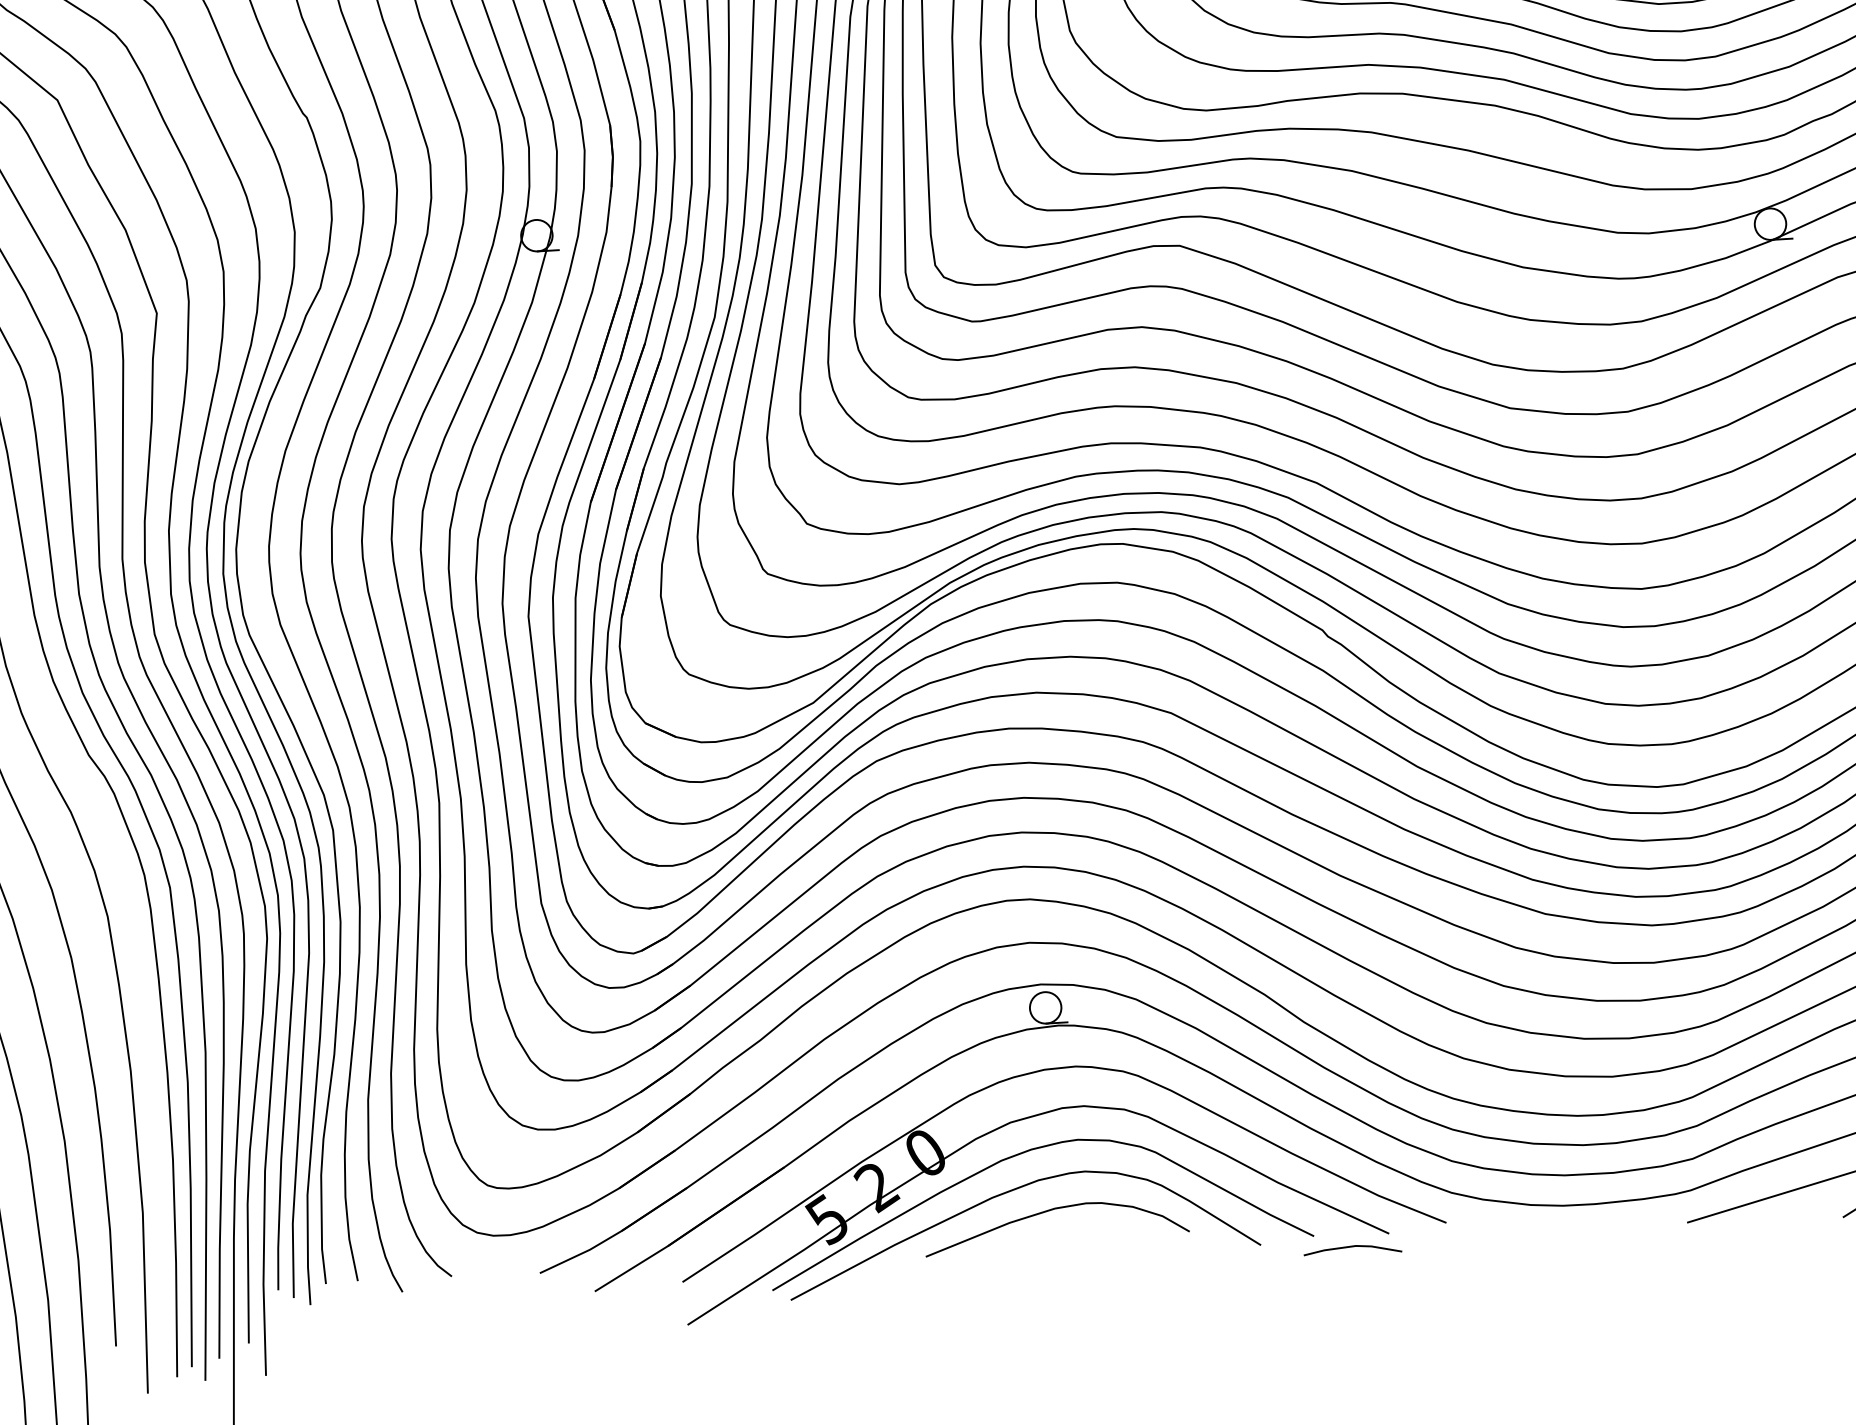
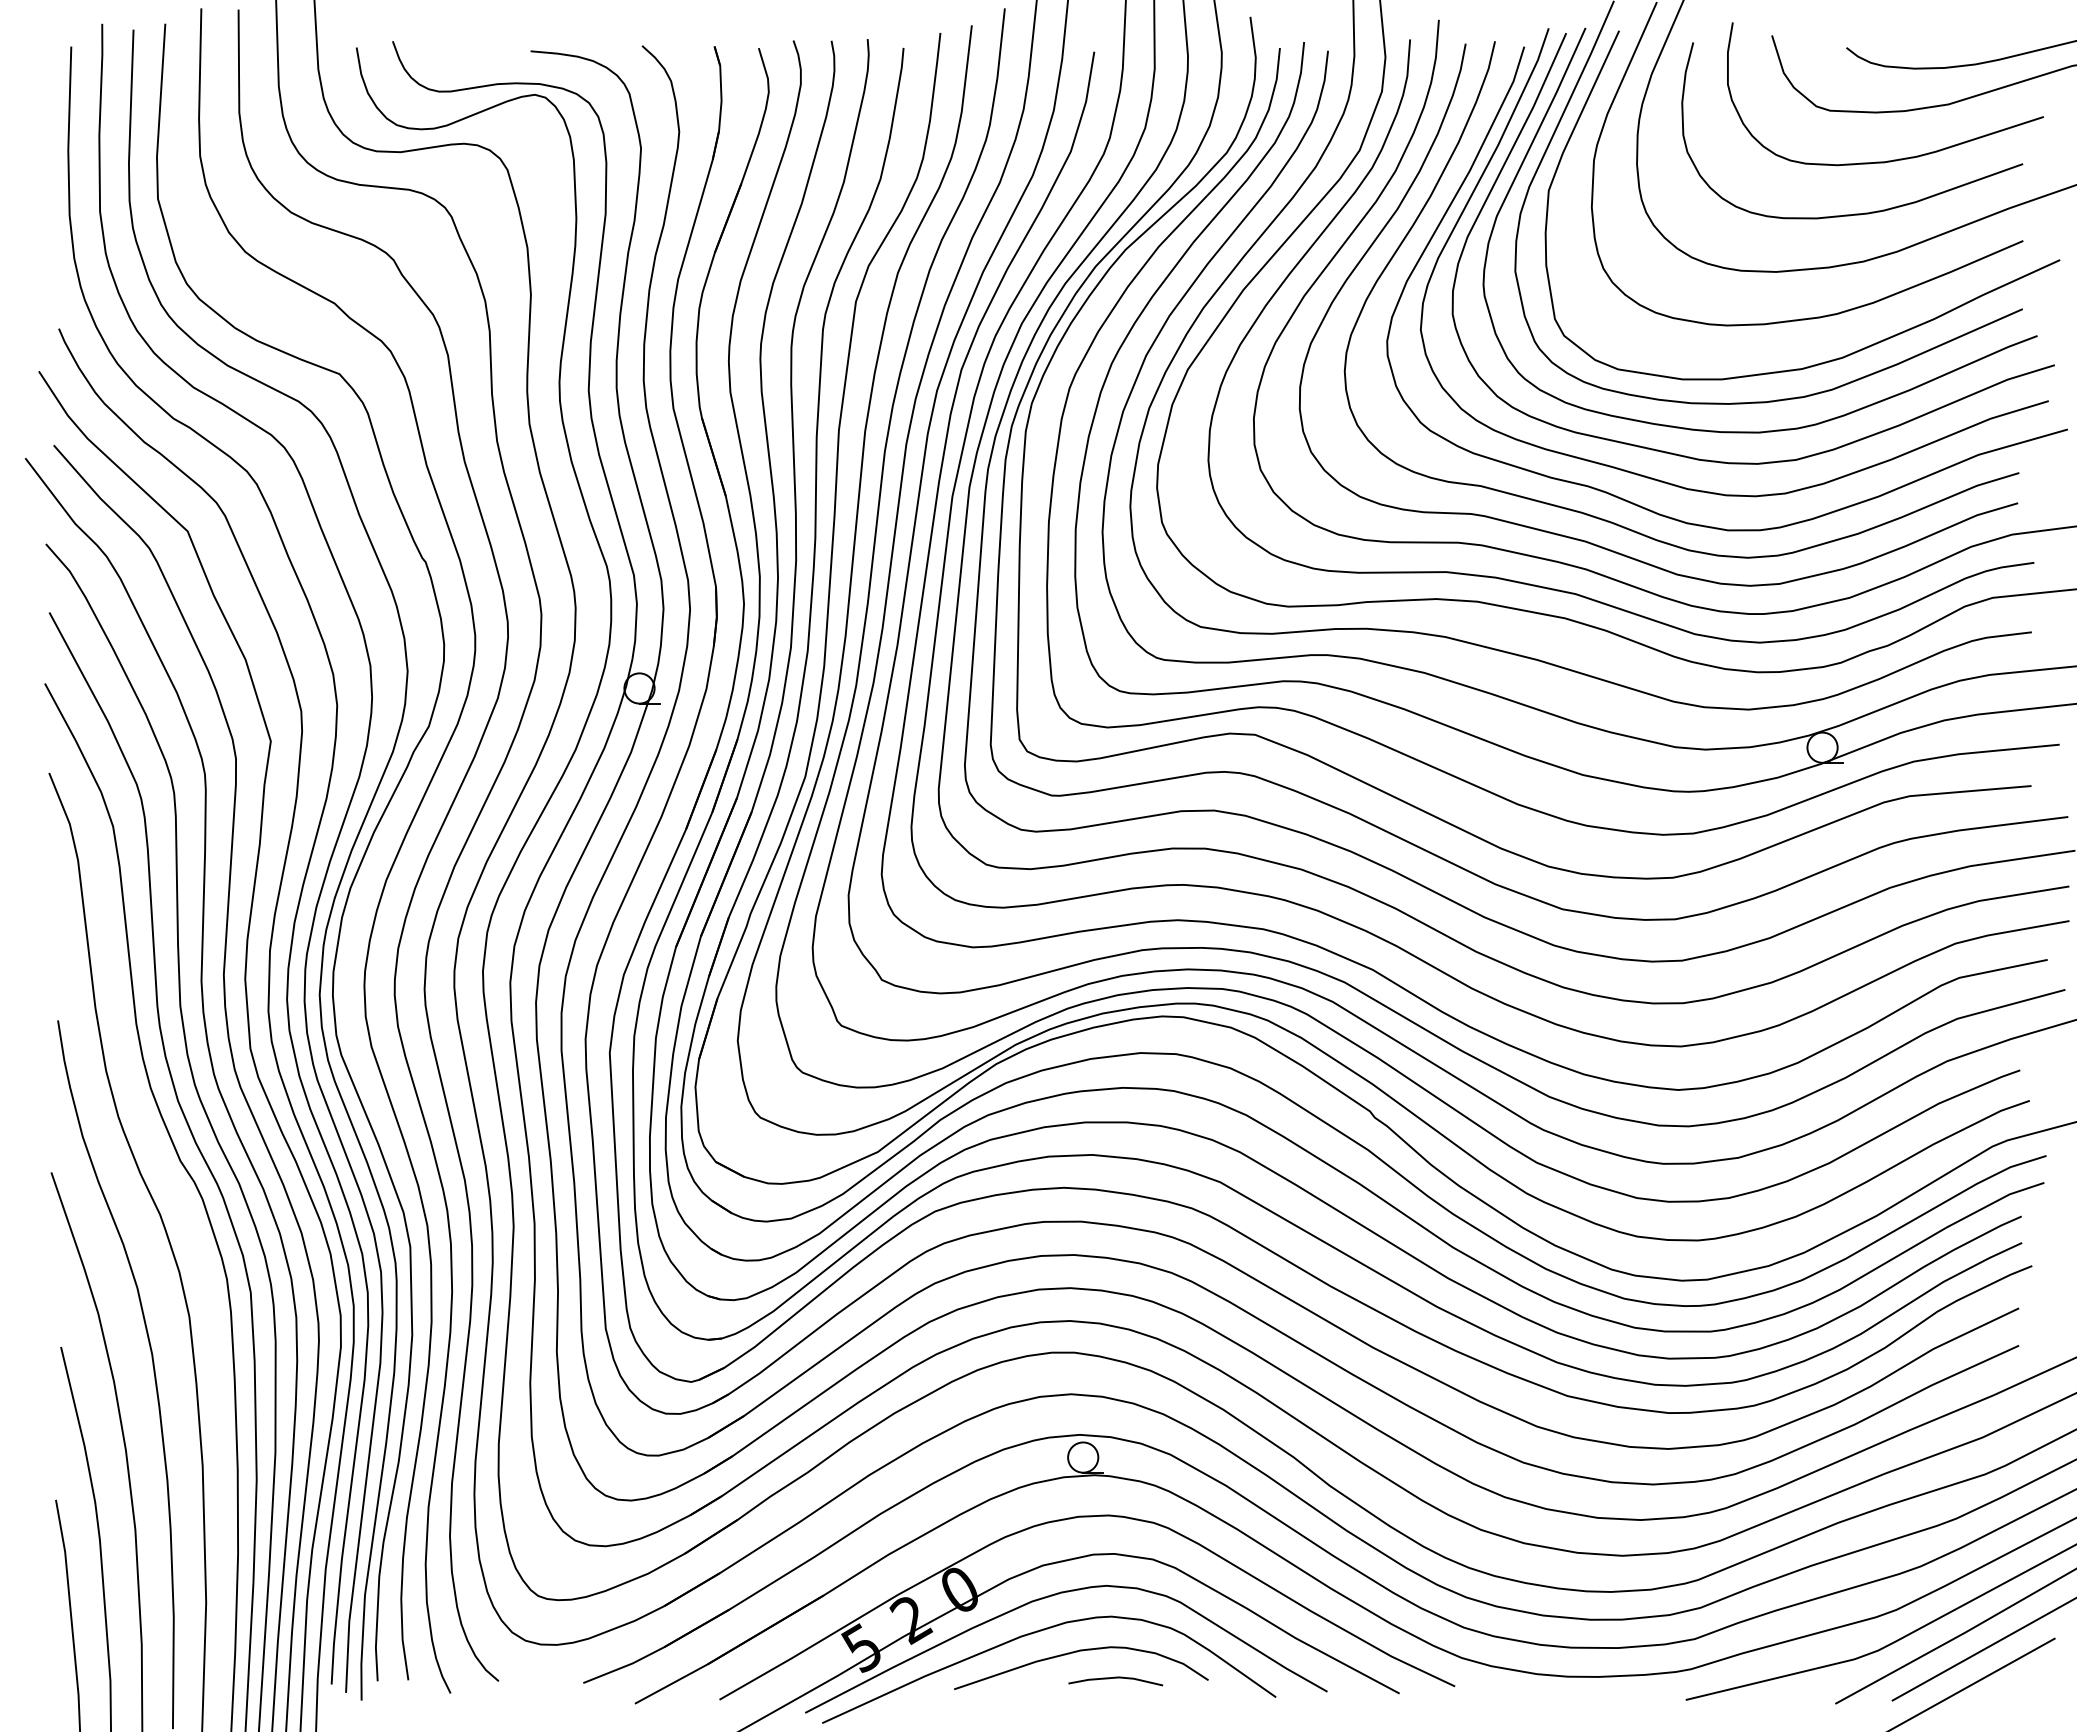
line: (1352, 1247) -> (1115, 1678), moved

